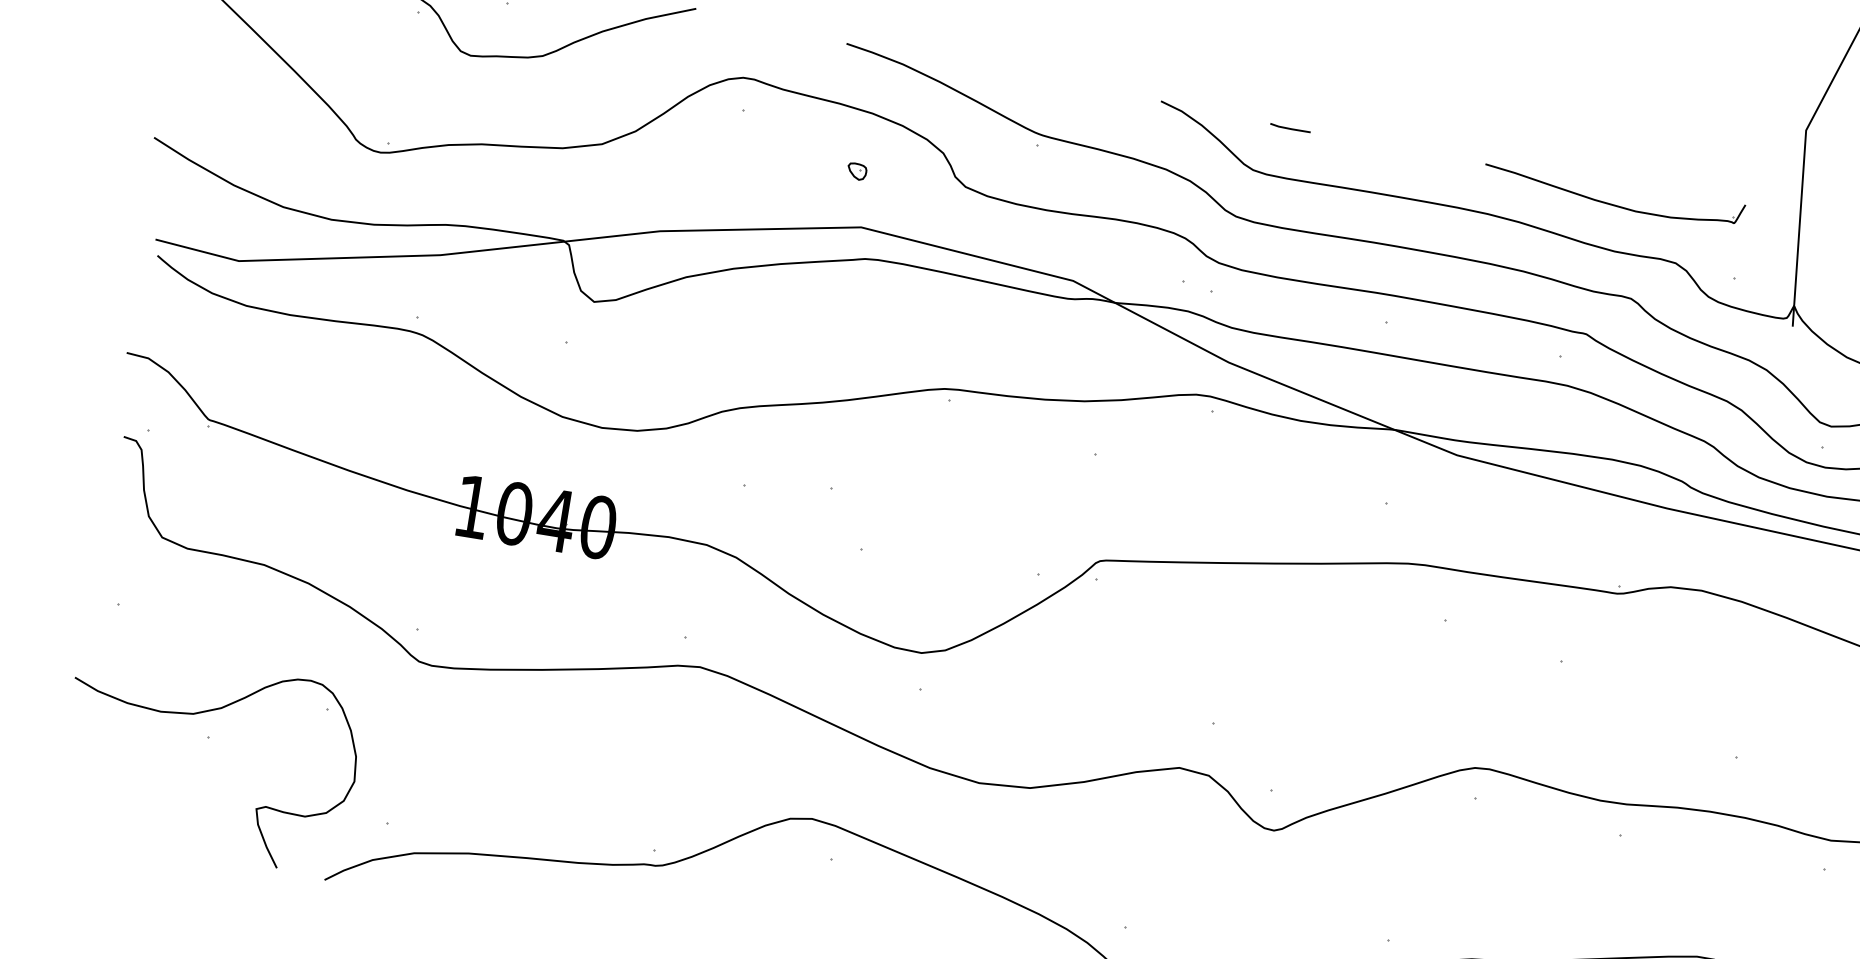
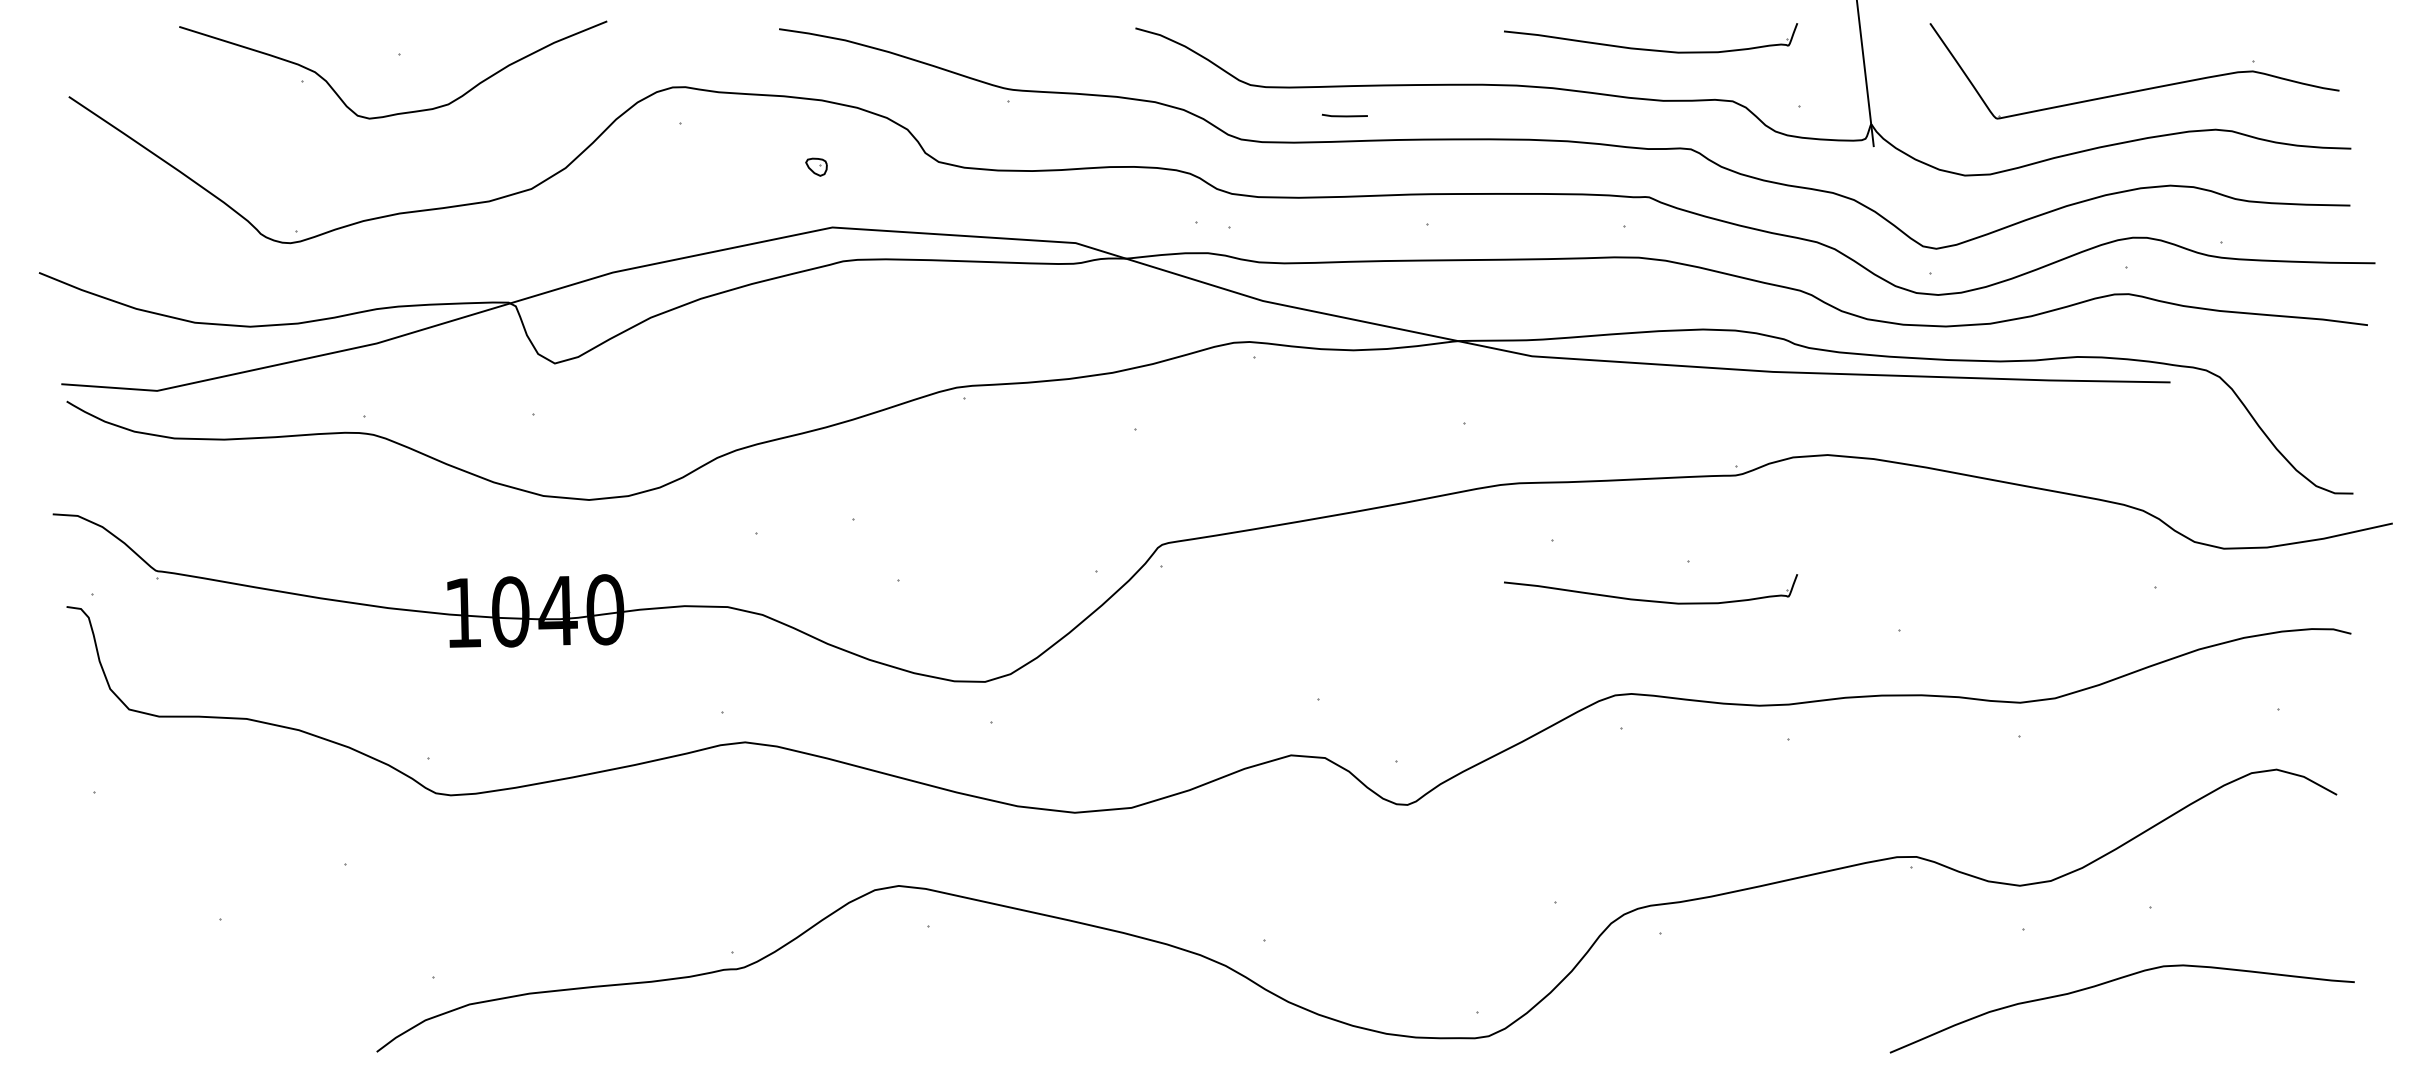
line: (1290, 128) -> (1344, 115), moved
part: (1522, 690) -> (1651, 600), added
curve: (201, 713) -> (207, 894), removed

